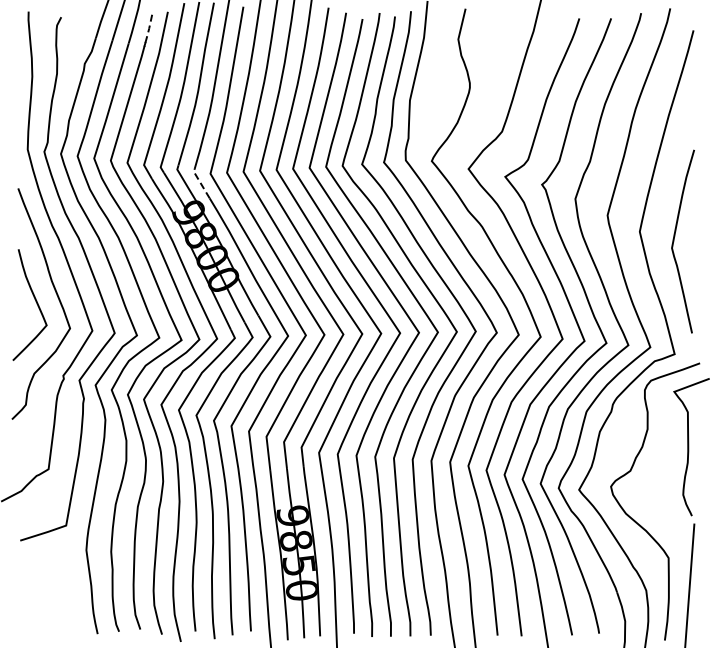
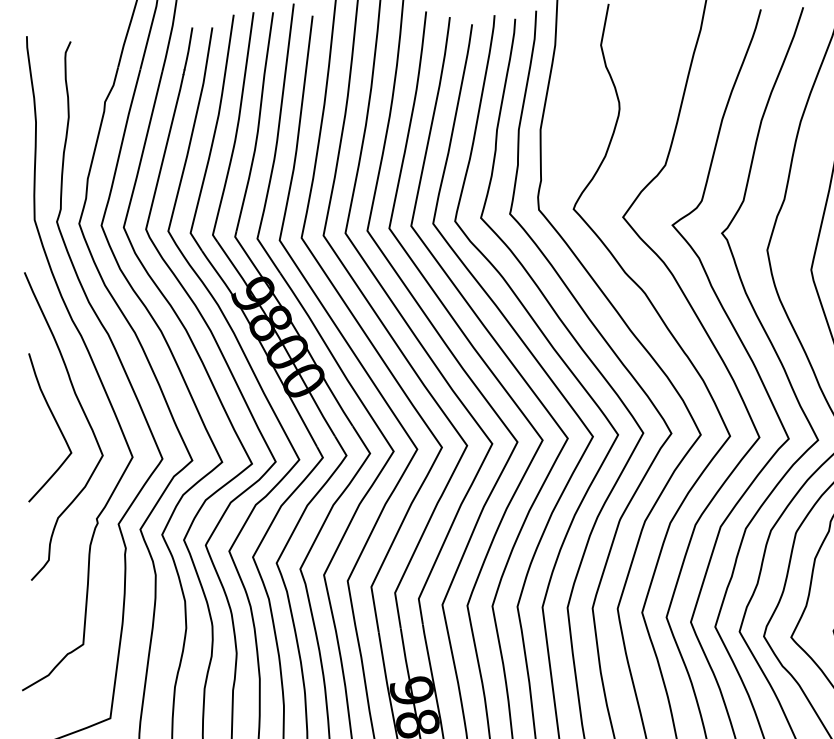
line: (149, 27) -> (188, 49), dashed -> solid
line: (200, 183) -> (266, 253), dashed -> solid

